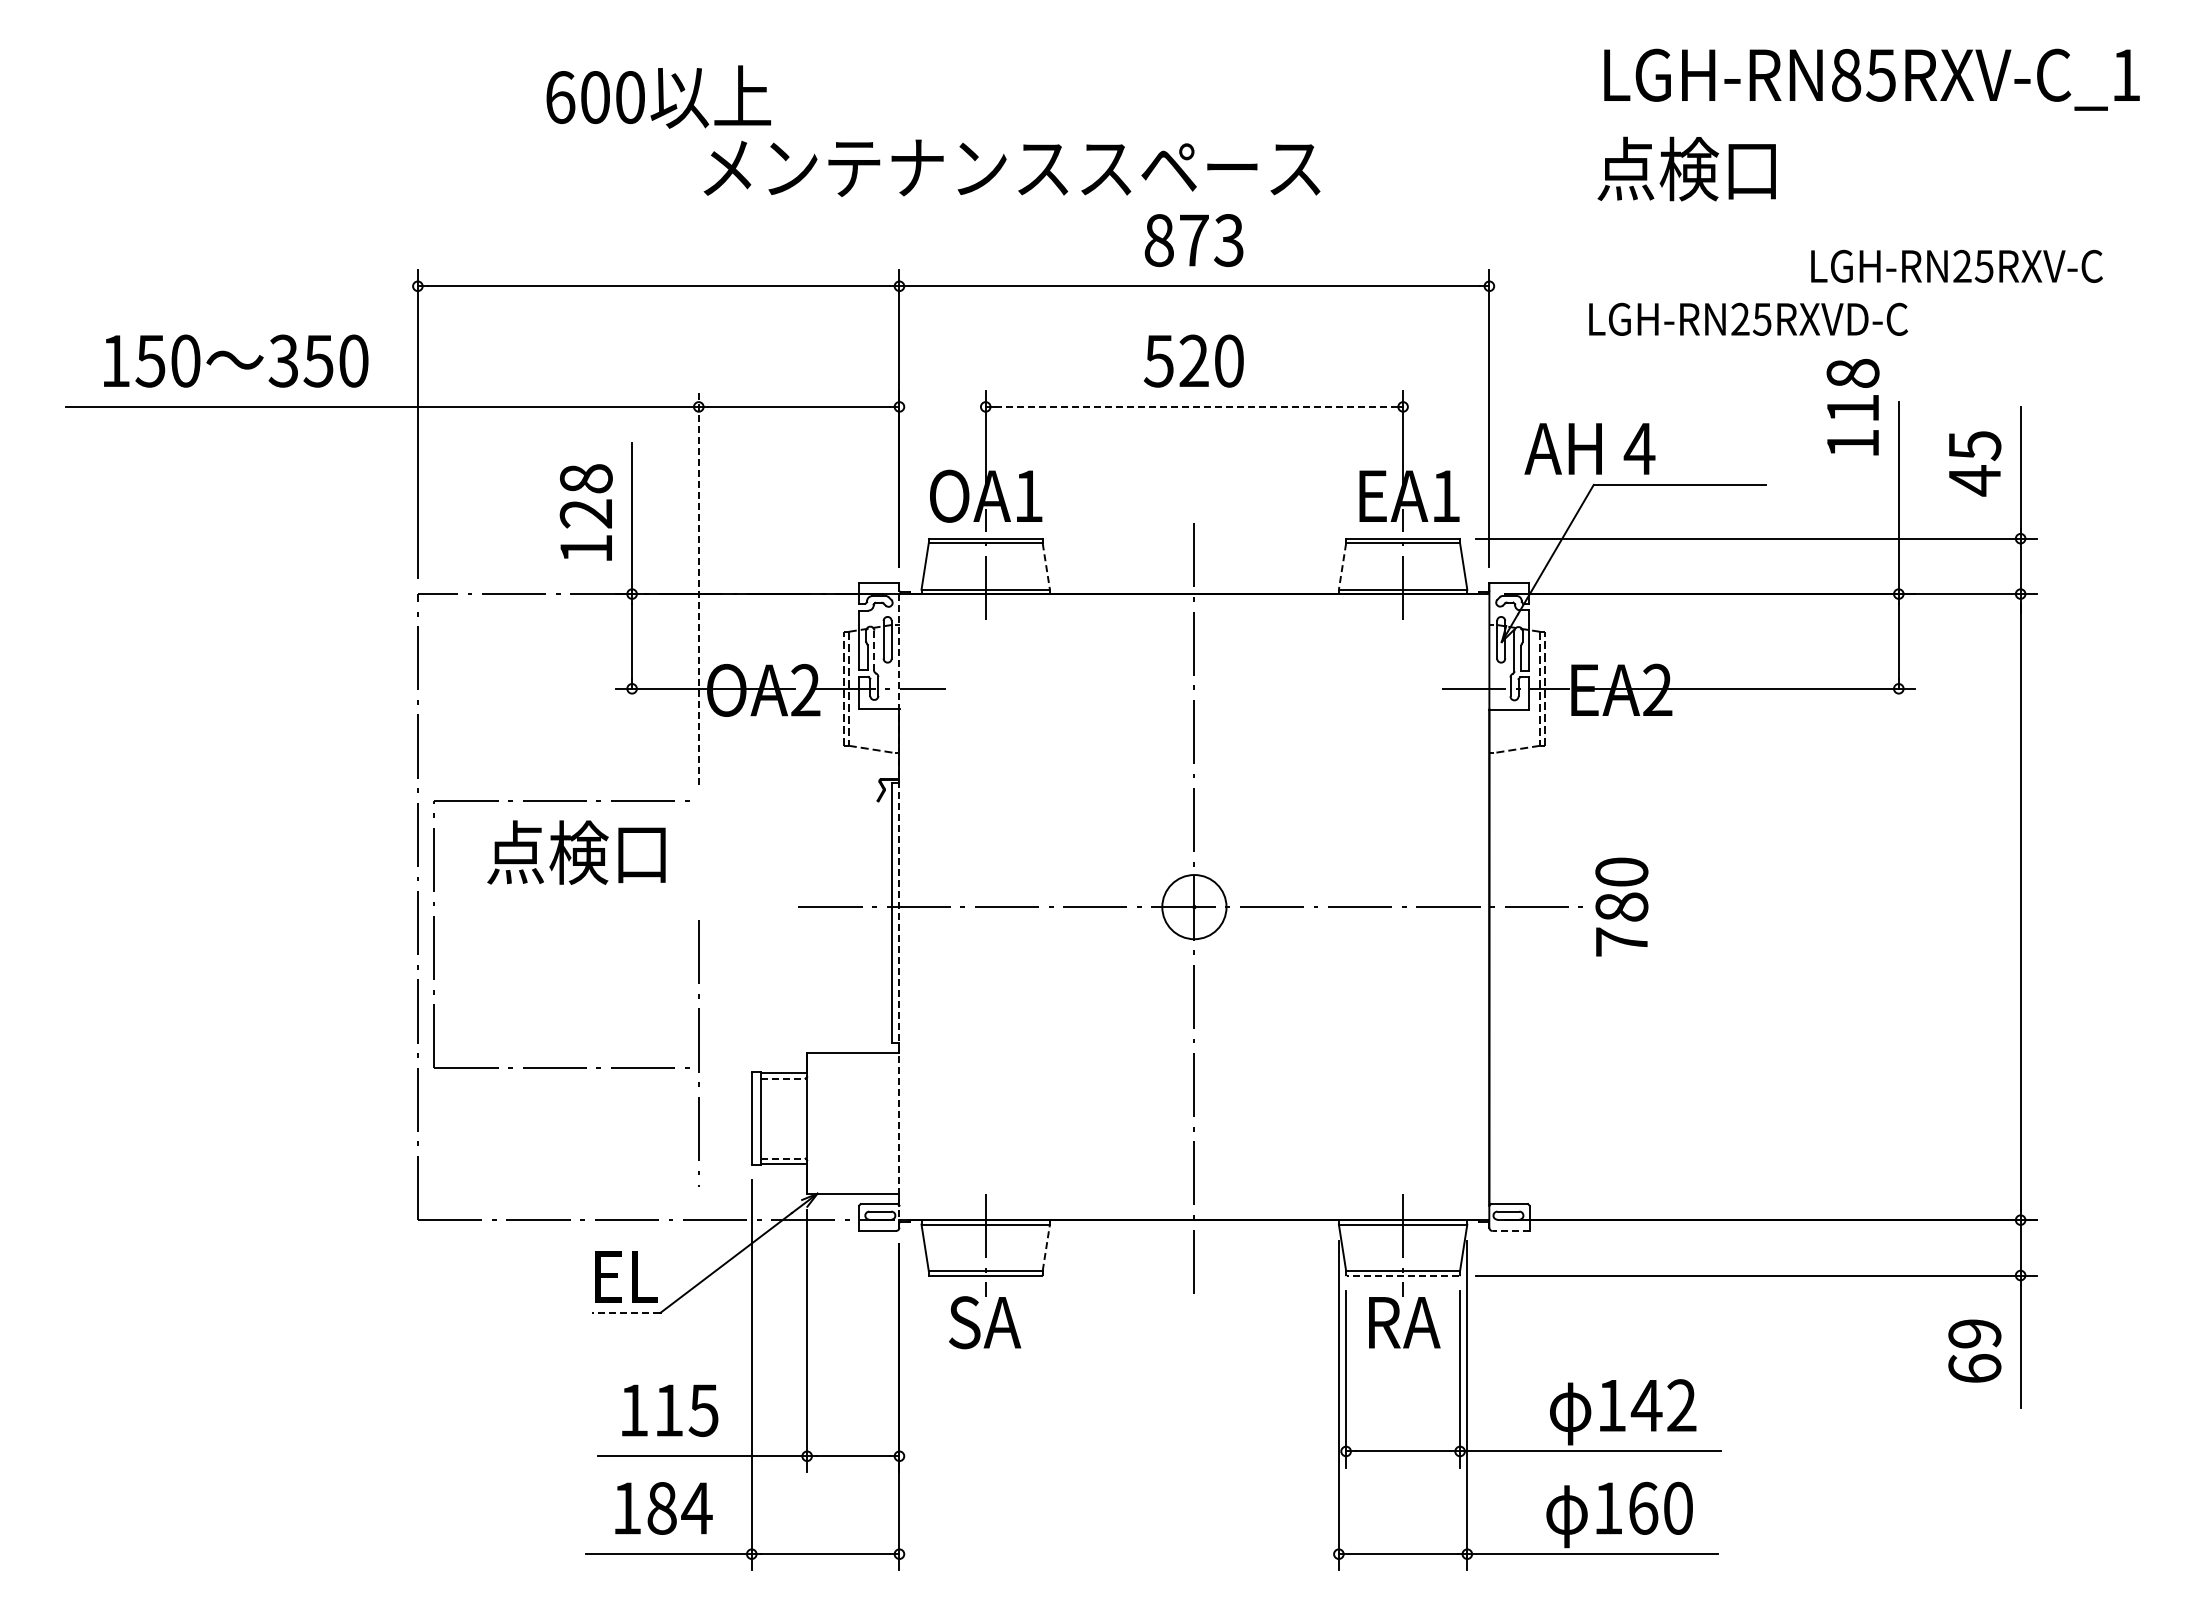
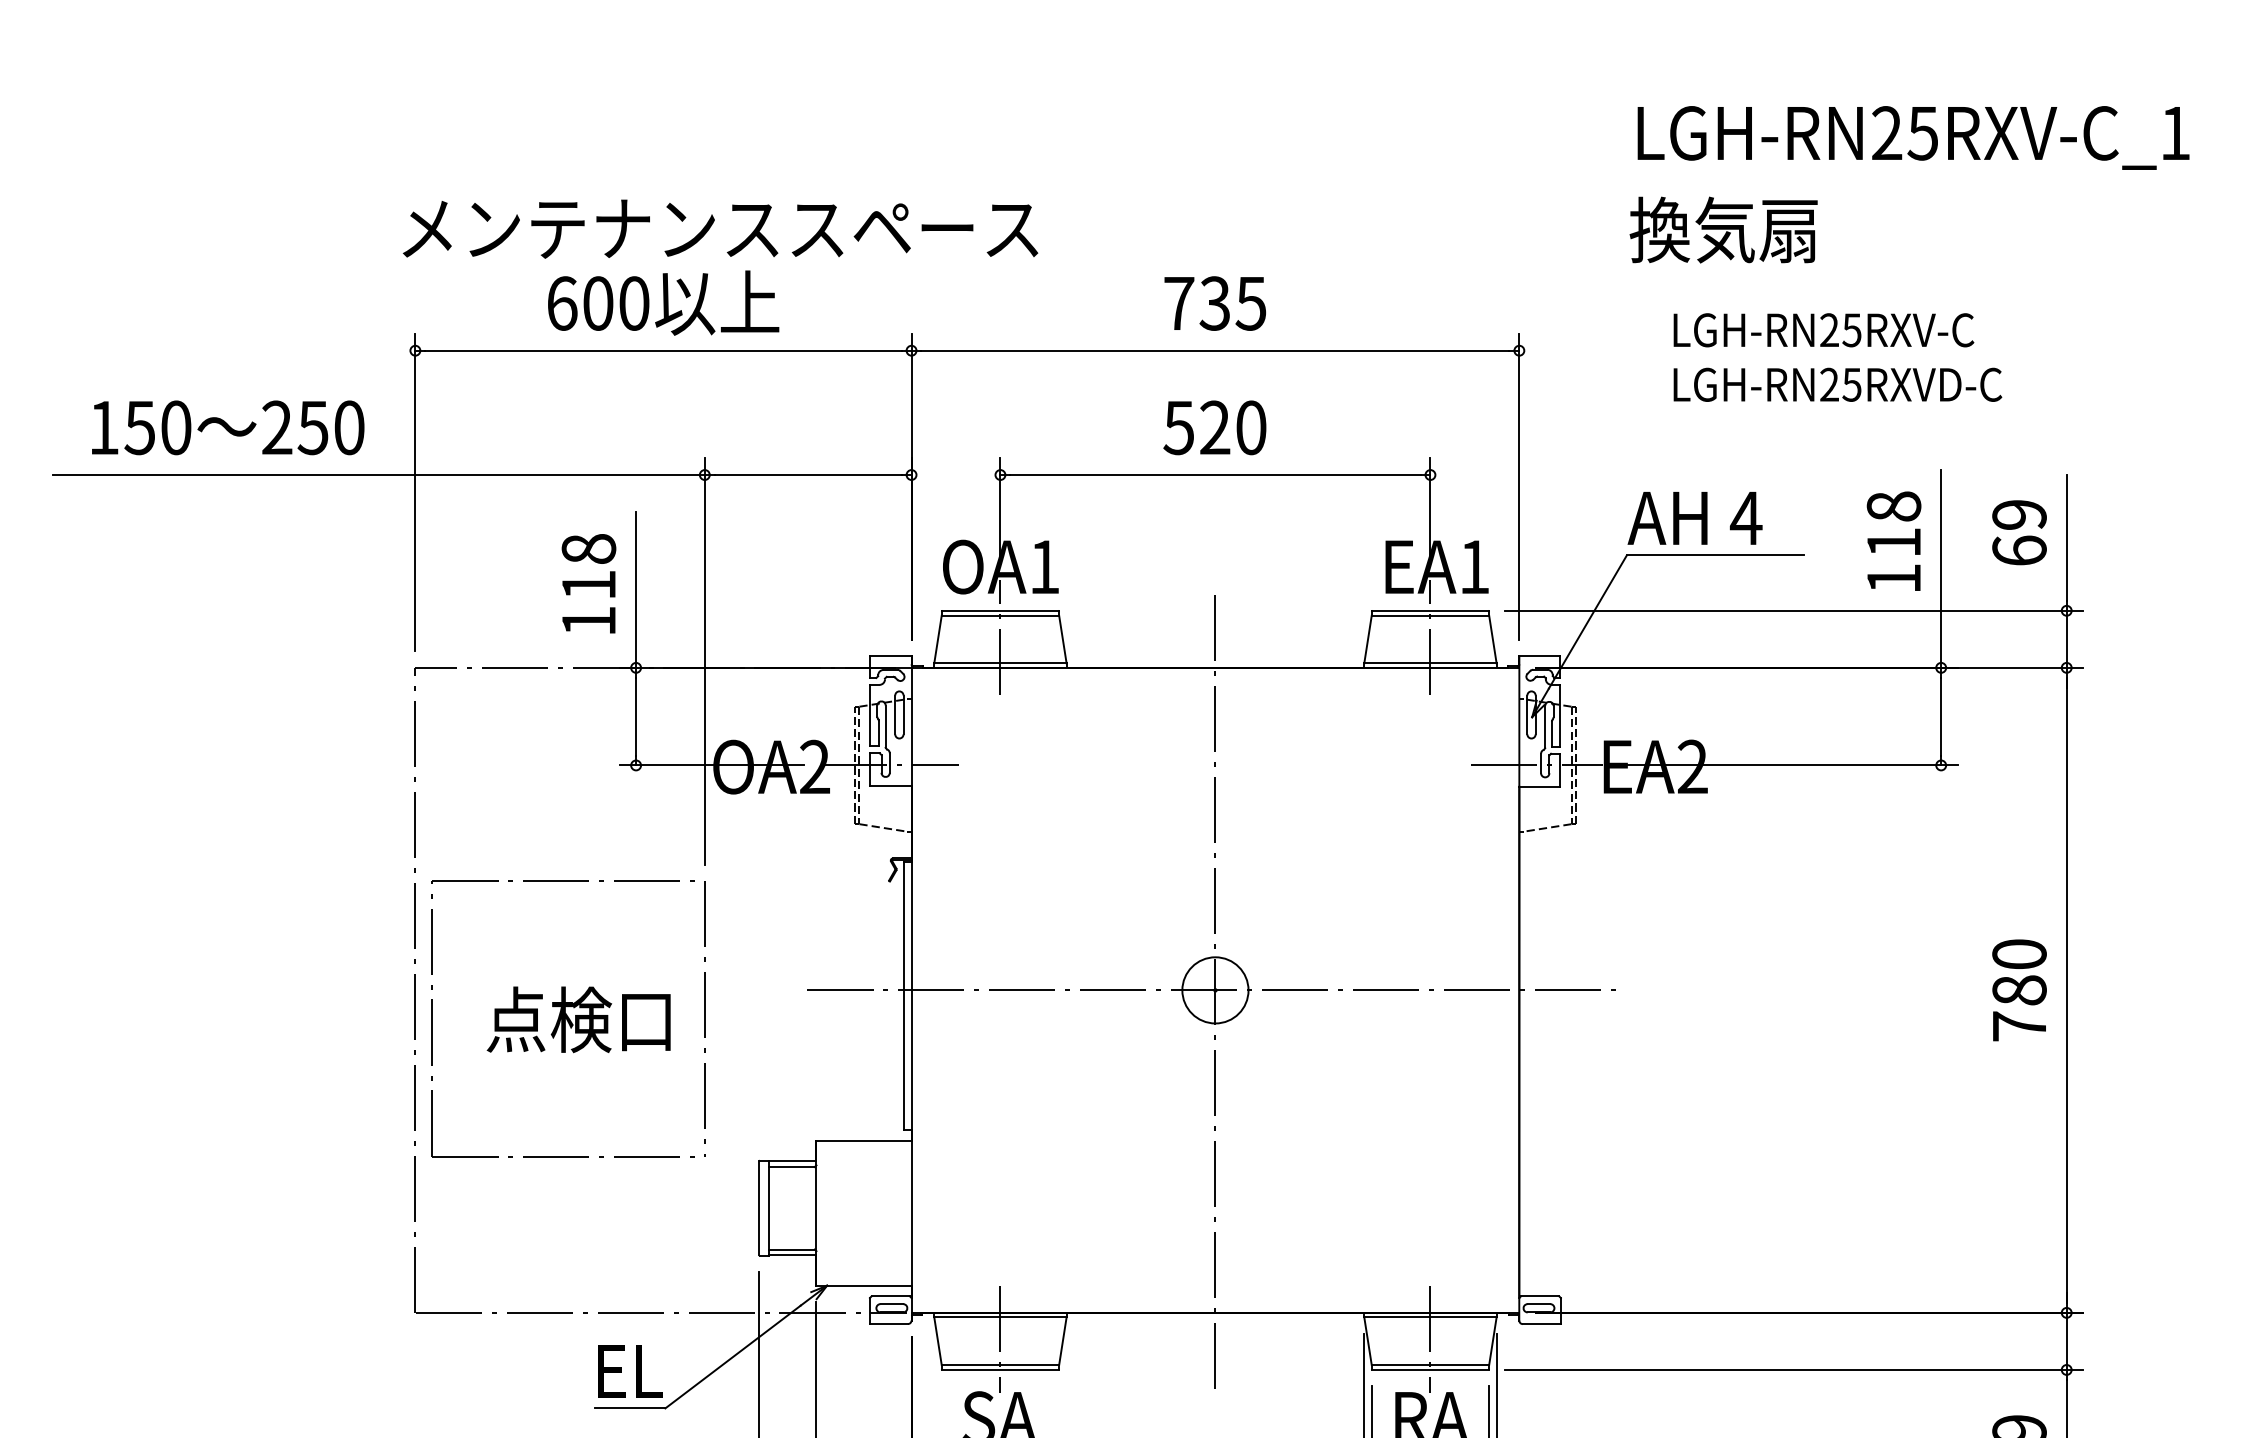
text: (1846, 74) -> (1887, 132), LGH-RN85RXV-C_1 -> LGH-RN25RXV-C_1
text: (658, 96) -> (663, 302), moved
text: (1011, 167) -> (719, 228), moved
text: (1687, 168) -> (1723, 229), 点検口 -> 換気扇
text: (1193, 240) -> (1214, 303), 873 -> 735
text: (1956, 265) -> (1823, 329), moved
text: (1748, 318) -> (1837, 383), moved
text: (283, 361) -> (276, 428), 350 -> 250
line: (1194, 406) -> (1215, 474), dashed -> solid
text: (1852, 407) -> (1893, 541), moved
text: (1589, 448) -> (1694, 517), moved
text: (1974, 463) -> (2019, 533), 45 -> 69
text: (585, 513) -> (588, 584), 128 -> 118
line: (1046, 567) -> (1063, 640), dashed -> solid
line: (1342, 567) -> (1368, 640), dashed -> solid
line: (698, 587) -> (704, 661), dashed -> solid
line: (874, 651) -> (885, 727), dashed -> solid
text: (576, 852) -> (578, 1019), moved
line: (899, 905) -> (911, 988), dashed -> solid
text: (1621, 906) -> (2019, 989), moved
line: (698, 1053) -> (704, 1018), moved
line: (783, 1078) -> (792, 1166), dashed -> solid
line: (783, 1158) -> (792, 1249), dashed -> solid
line: (1510, 1231) -> (1541, 1324), dashed -> solid
line: (1046, 1247) -> (1063, 1341), dashed -> solid
line: (1402, 1275) -> (1429, 1369), dashed -> solid
line: (625, 1312) -> (629, 1408), dashed -> solid

